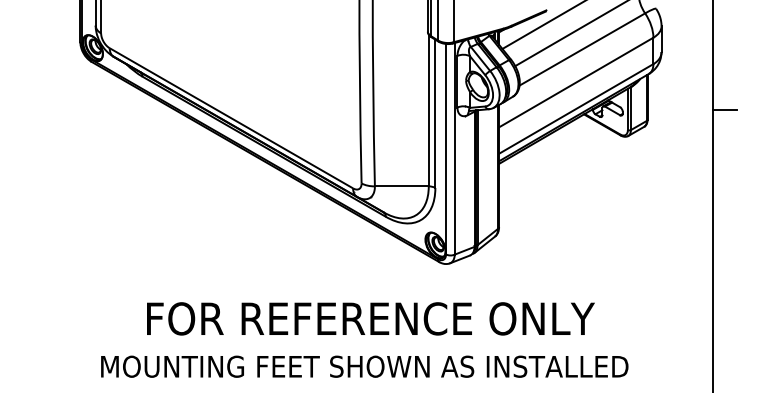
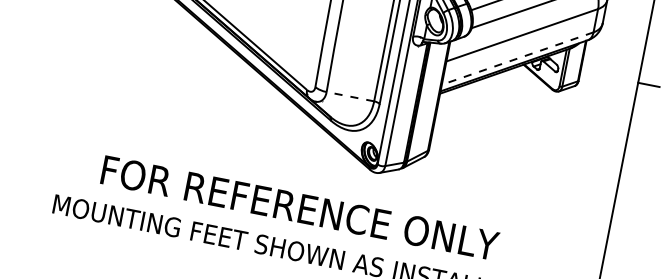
line: (575, 109) -> (516, 58), solid -> dashed
line: (401, 186) -> (350, 96), solid -> dashed

